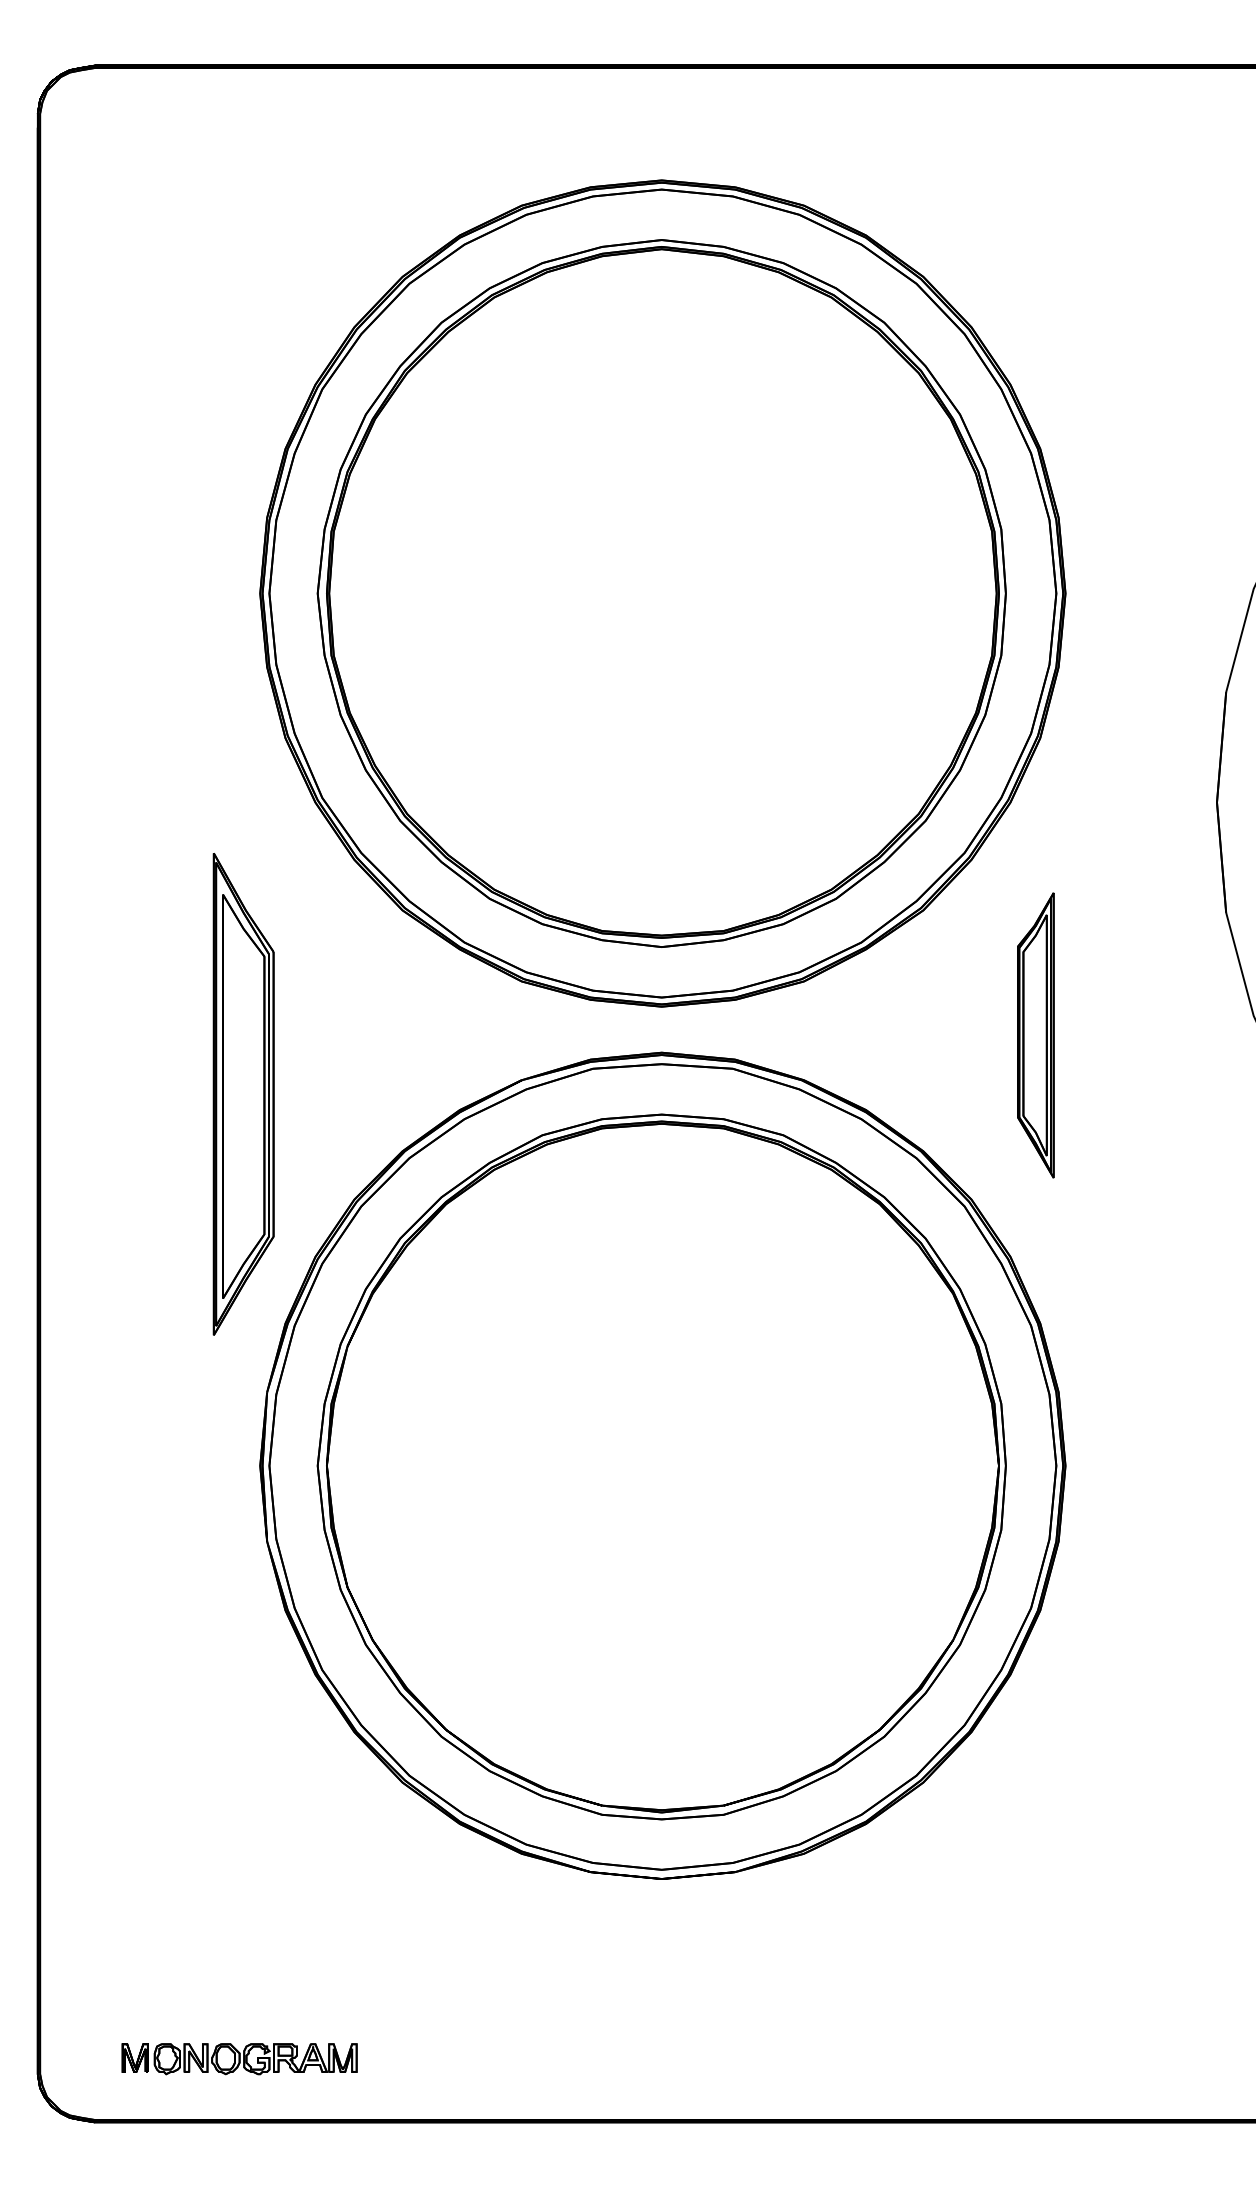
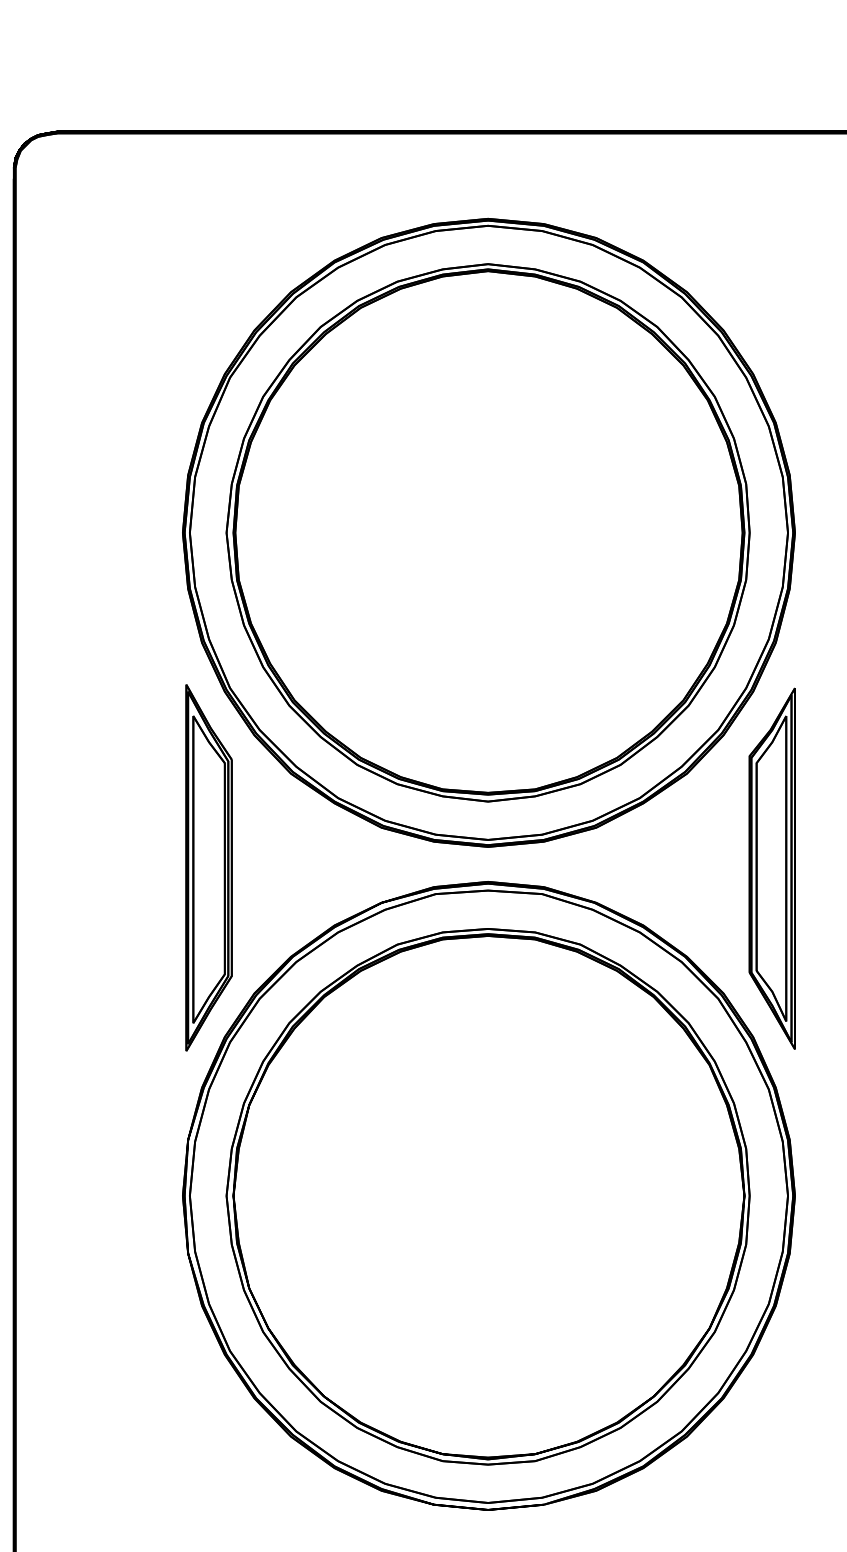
part: (1035, 1035) -> (772, 868), size x1.67
part: (243, 1094) -> (208, 868), moved

